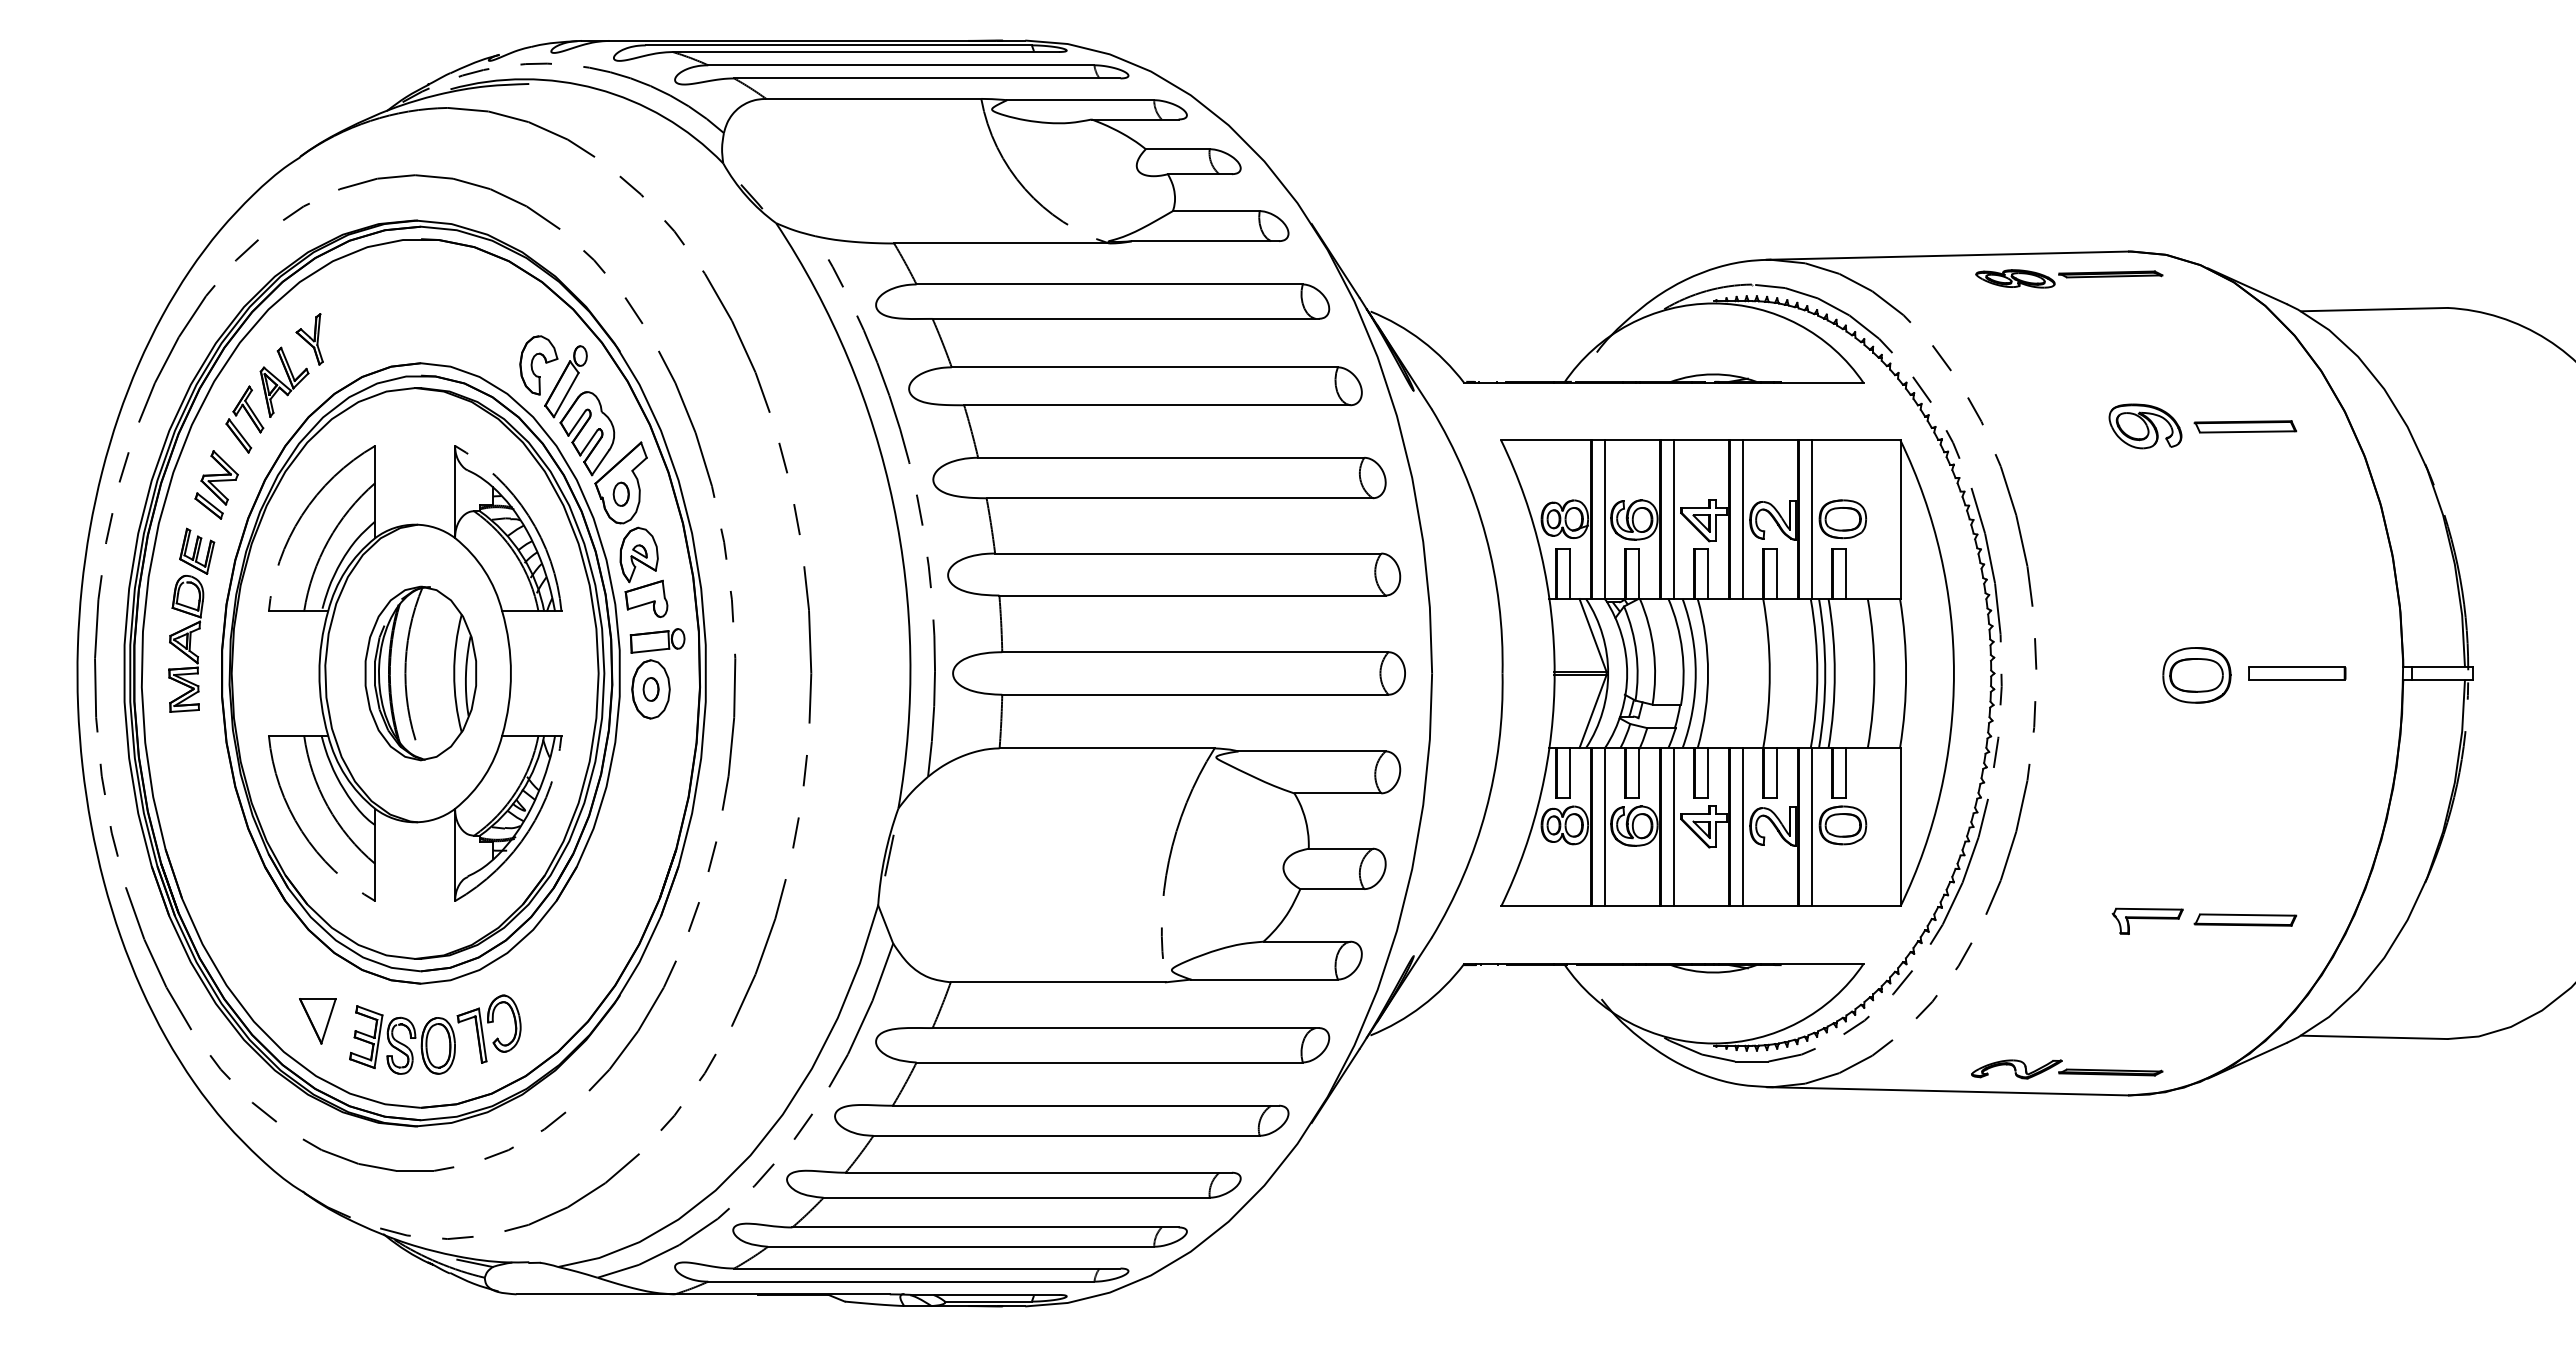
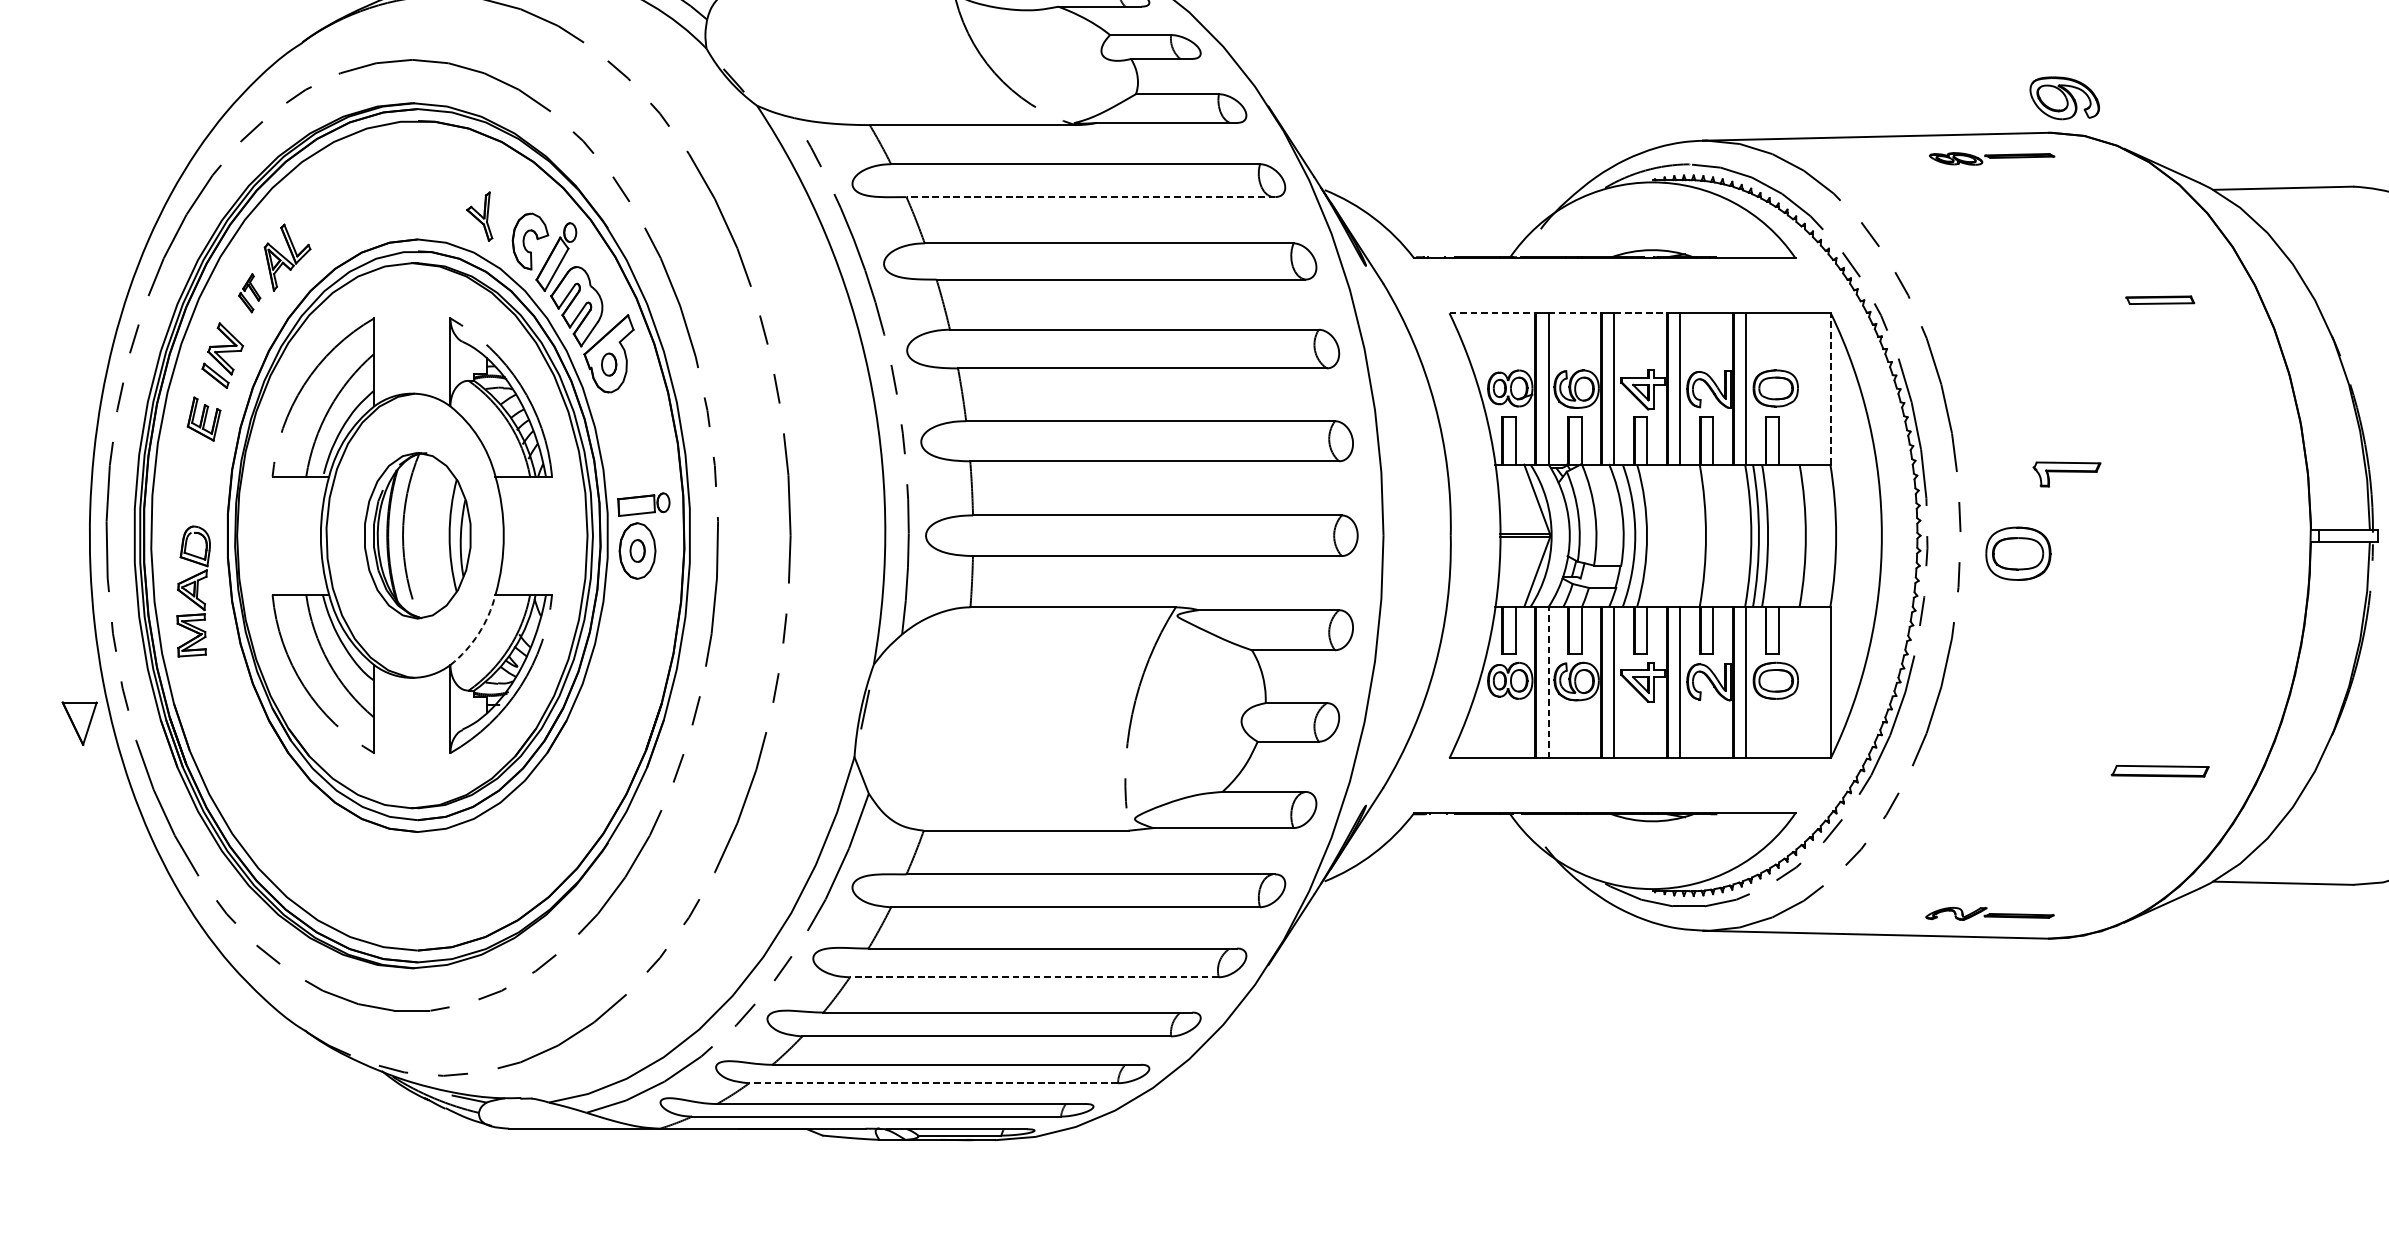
part: (2069, 278) -> (1992, 158), size x0.7
line: (1125, 318) -> (1090, 196), solid -> dashed
part: (309, 339) -> (479, 216), moved
part: (244, 419) -> (249, 293), size x0.6
part: (2145, 426) -> (2064, 98), moved
part: (2245, 426) -> (2160, 299), size x0.7
line: (1546, 440) -> (1492, 313), solid -> dashed
line: (1632, 440) -> (1574, 313), solid -> dashed
line: (1701, 440) -> (1640, 313), solid -> dashed
line: (1900, 519) -> (1830, 388), solid -> dashed
part: (646, 566) -> (633, 433), removed
part: (186, 643) -> (193, 591), moved
part: (2297, 673) -> (2209, 535), removed
part: (2196, 675) -> (2017, 553), moved
arc: (484, 776) -> (478, 634), solid -> dashed
line: (1604, 826) -> (1548, 681), solid -> dashed
part: (2147, 920) -> (2066, 473), moved
part: (317, 1021) -> (79, 723), moved
part: (435, 1034) -> (431, 880), removed
part: (2067, 1069) -> (1990, 913), size x0.7
line: (1066, 1135) -> (1034, 976), solid -> dashed
line: (960, 1246) -> (933, 1082), solid -> dashed

